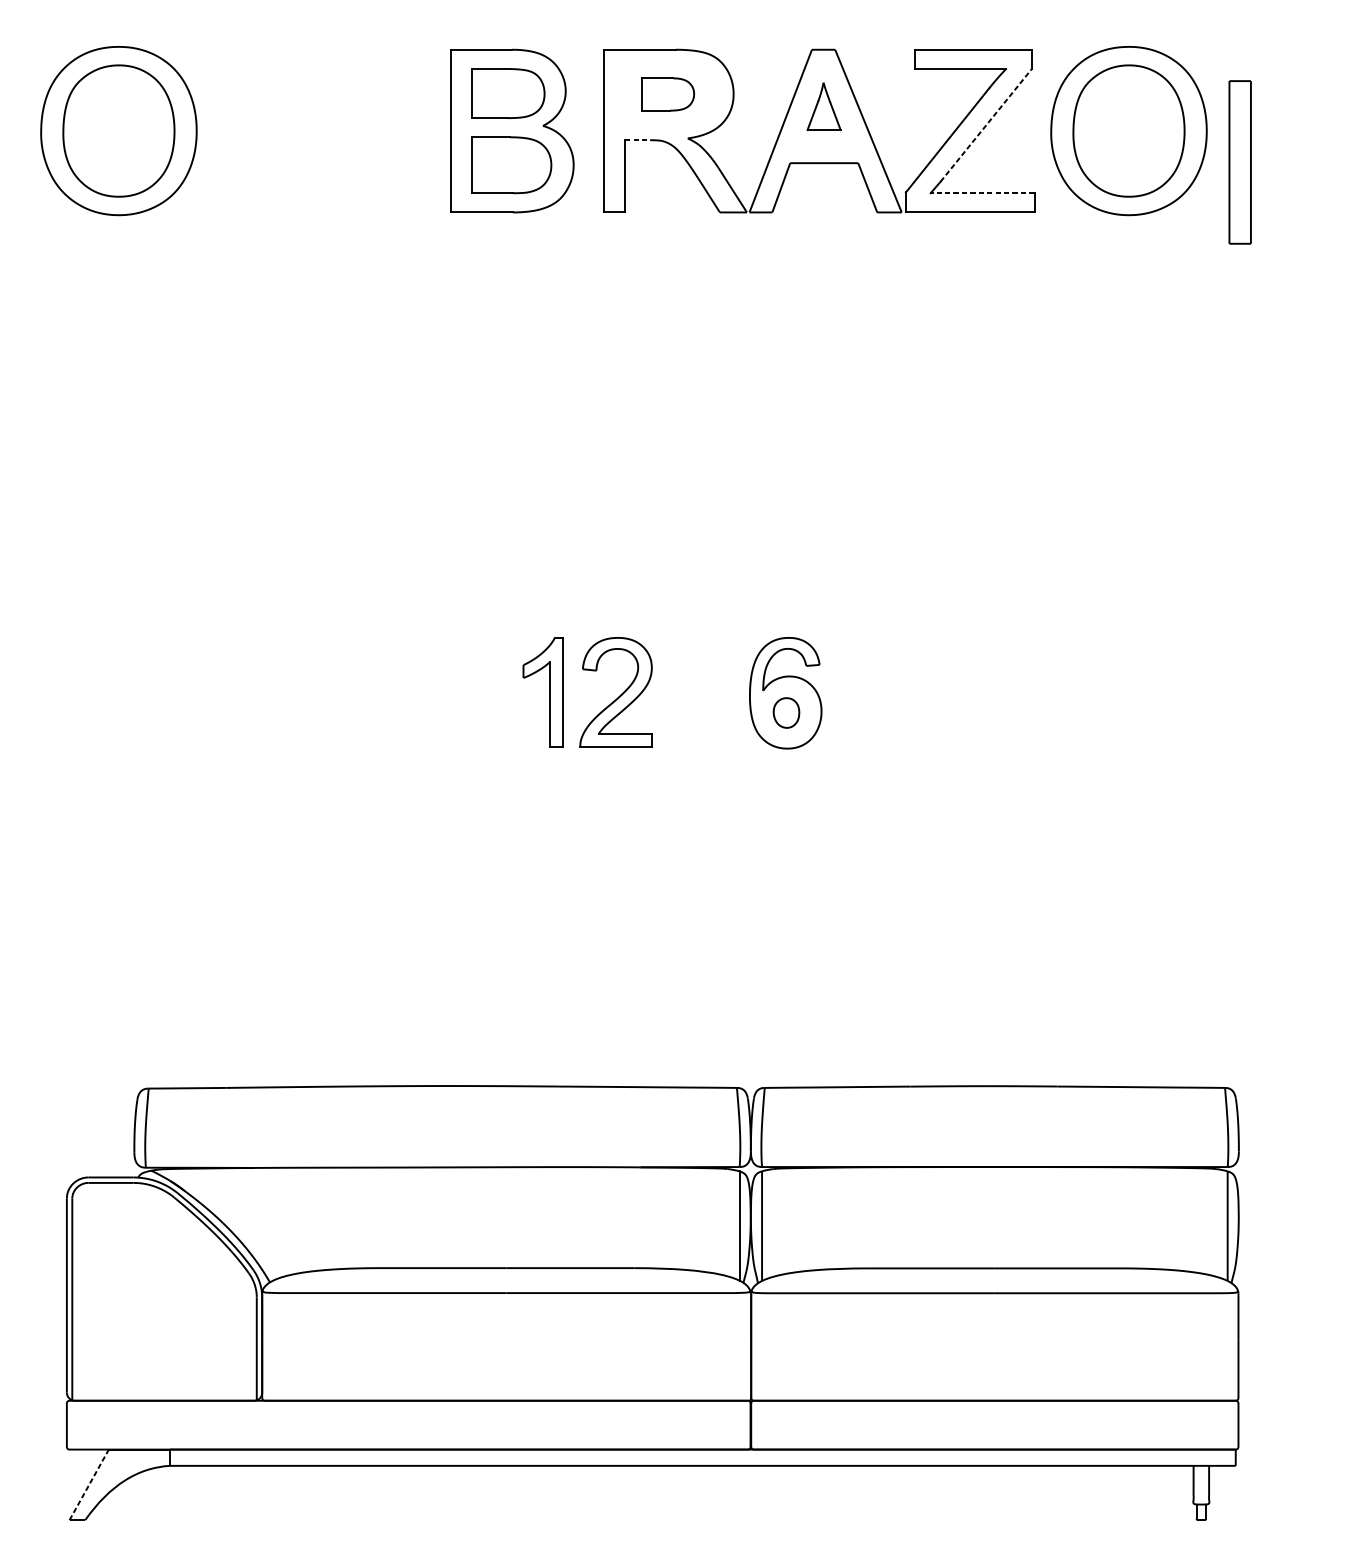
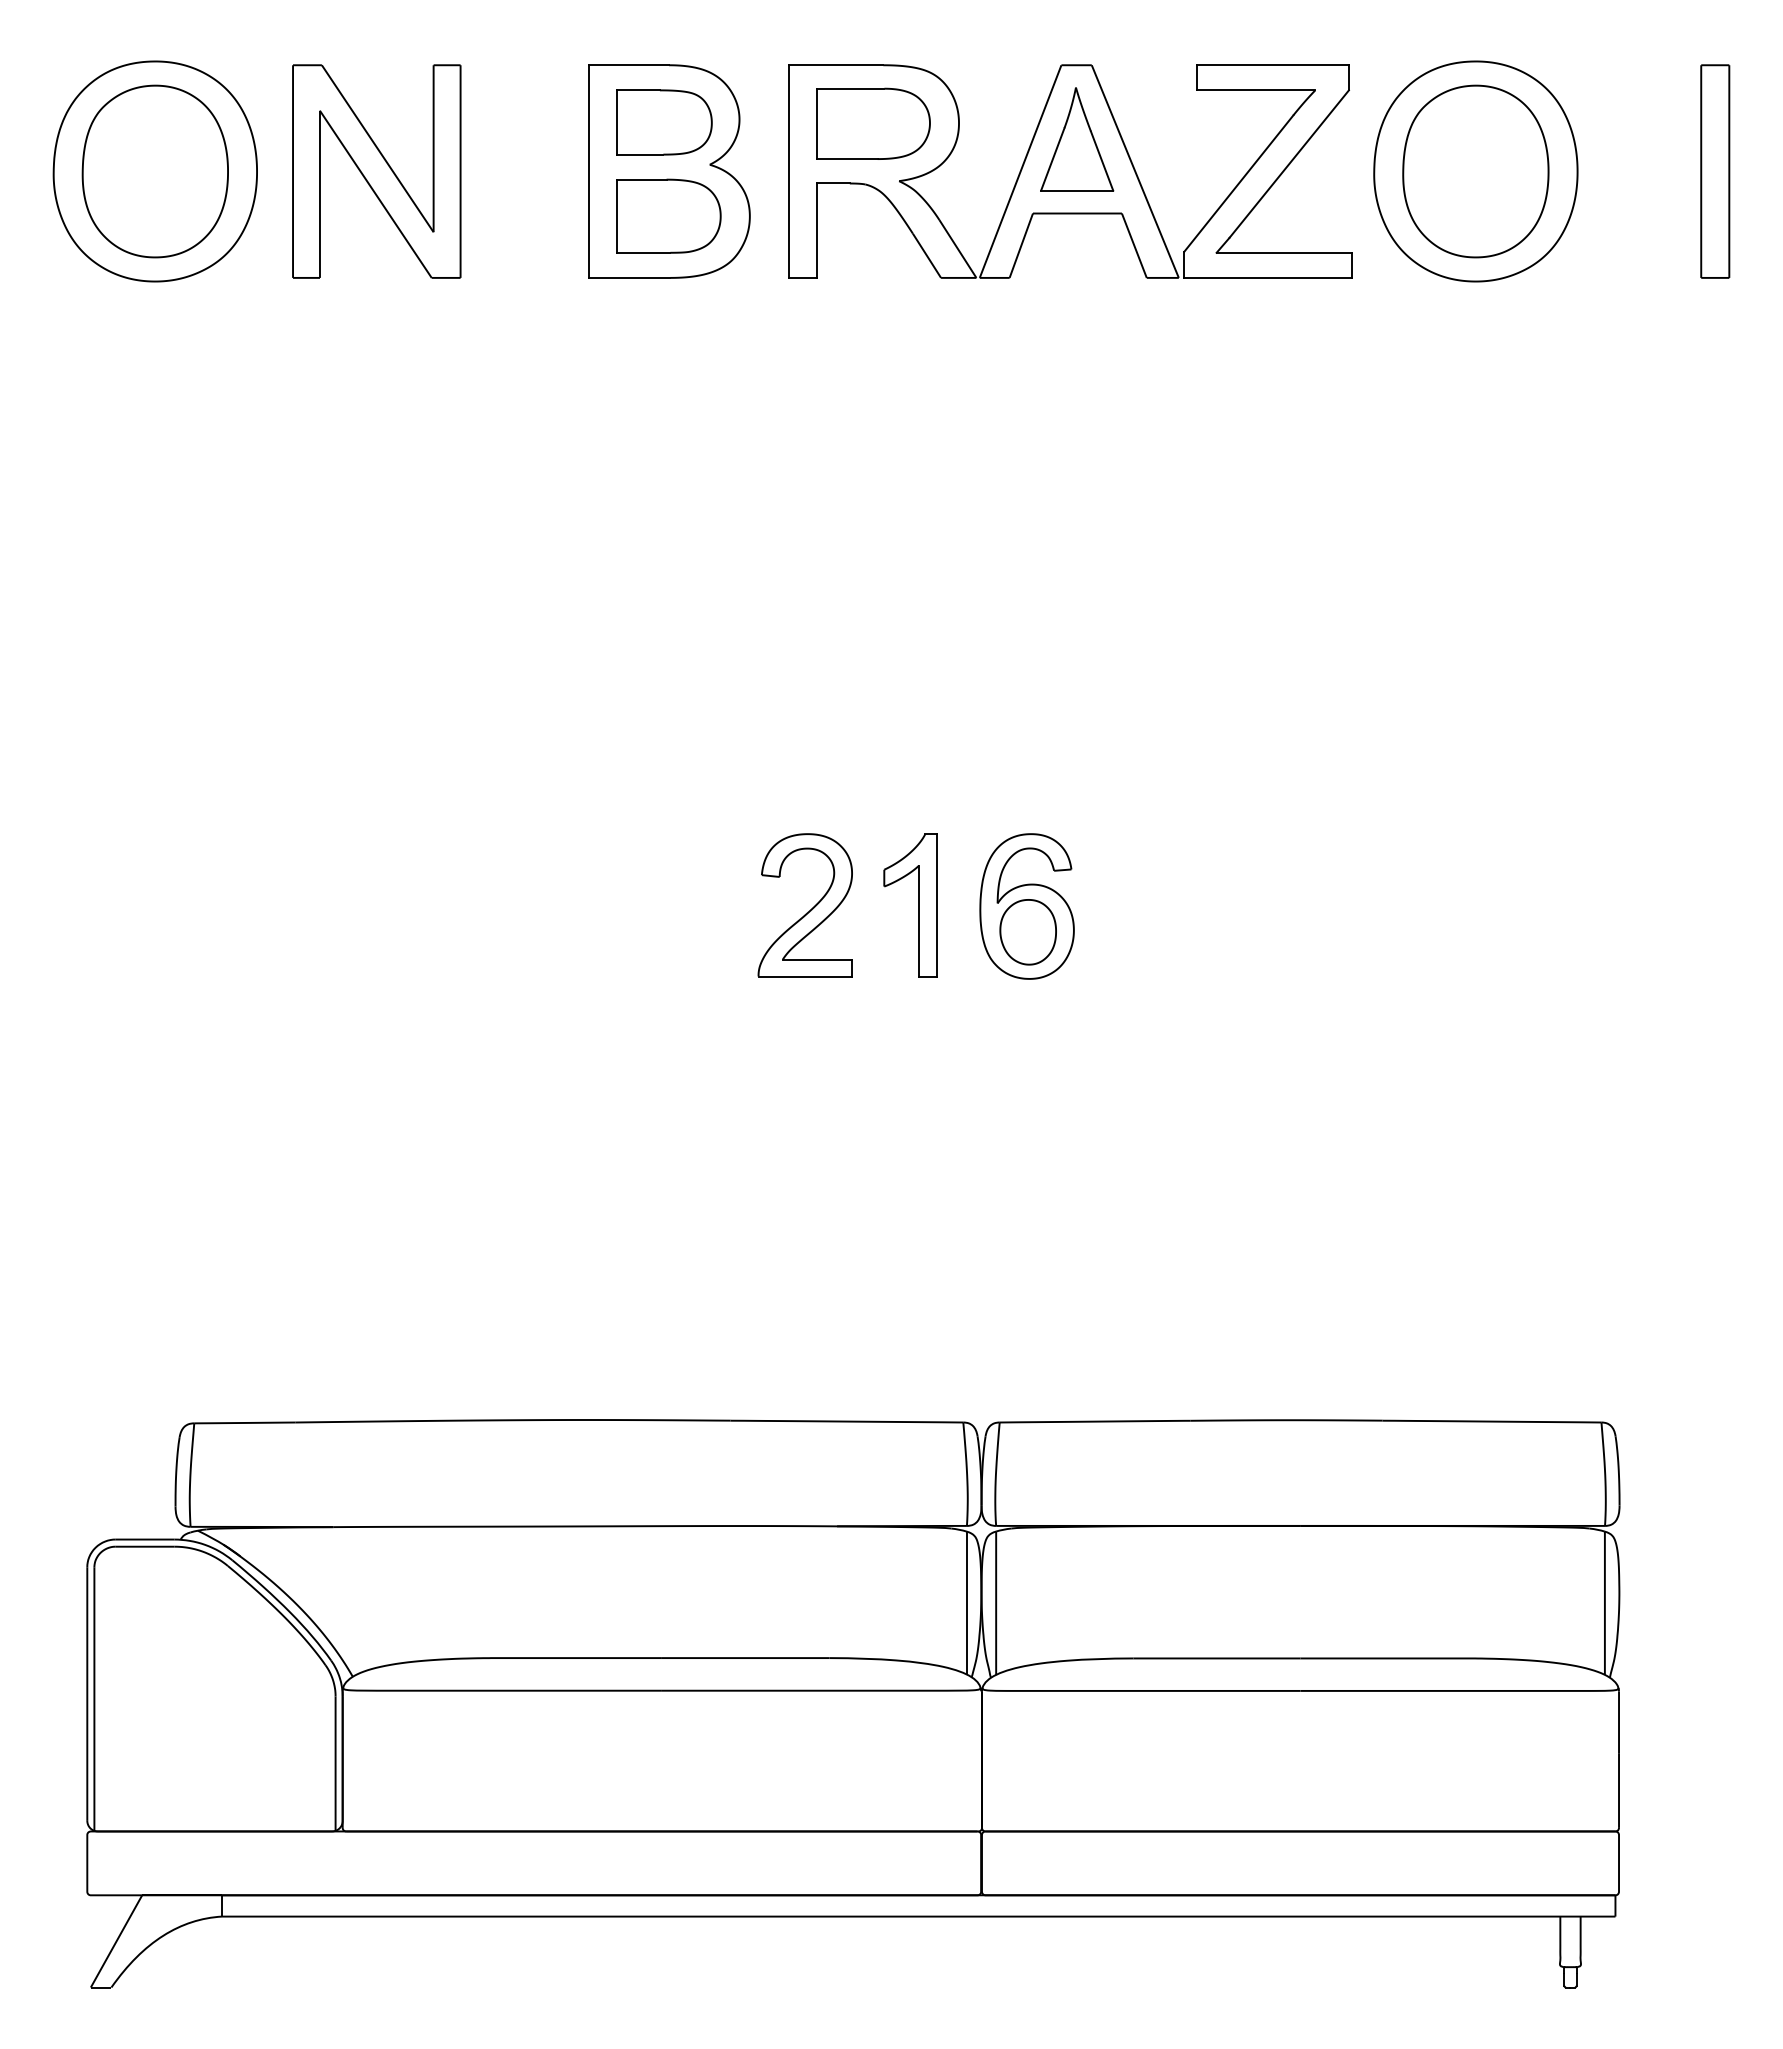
part: (668, 94) -> (873, 123), size x1.67
part: (824, 106) -> (1077, 139), size x1.67
line: (986, 125) -> (1289, 164), dashed -> solid
part: (288, 131) -> (376, 171), added
line: (637, 140) -> (833, 183), dashed -> solid
part: (1240, 162) -> (1715, 171), moved
line: (982, 192) -> (1284, 252), dashed -> solid
part: (549, 692) -> (918, 905), moved
part: (786, 713) -> (1027, 932), size x1.67
line: (89, 1484) -> (116, 1941), dashed -> solid

